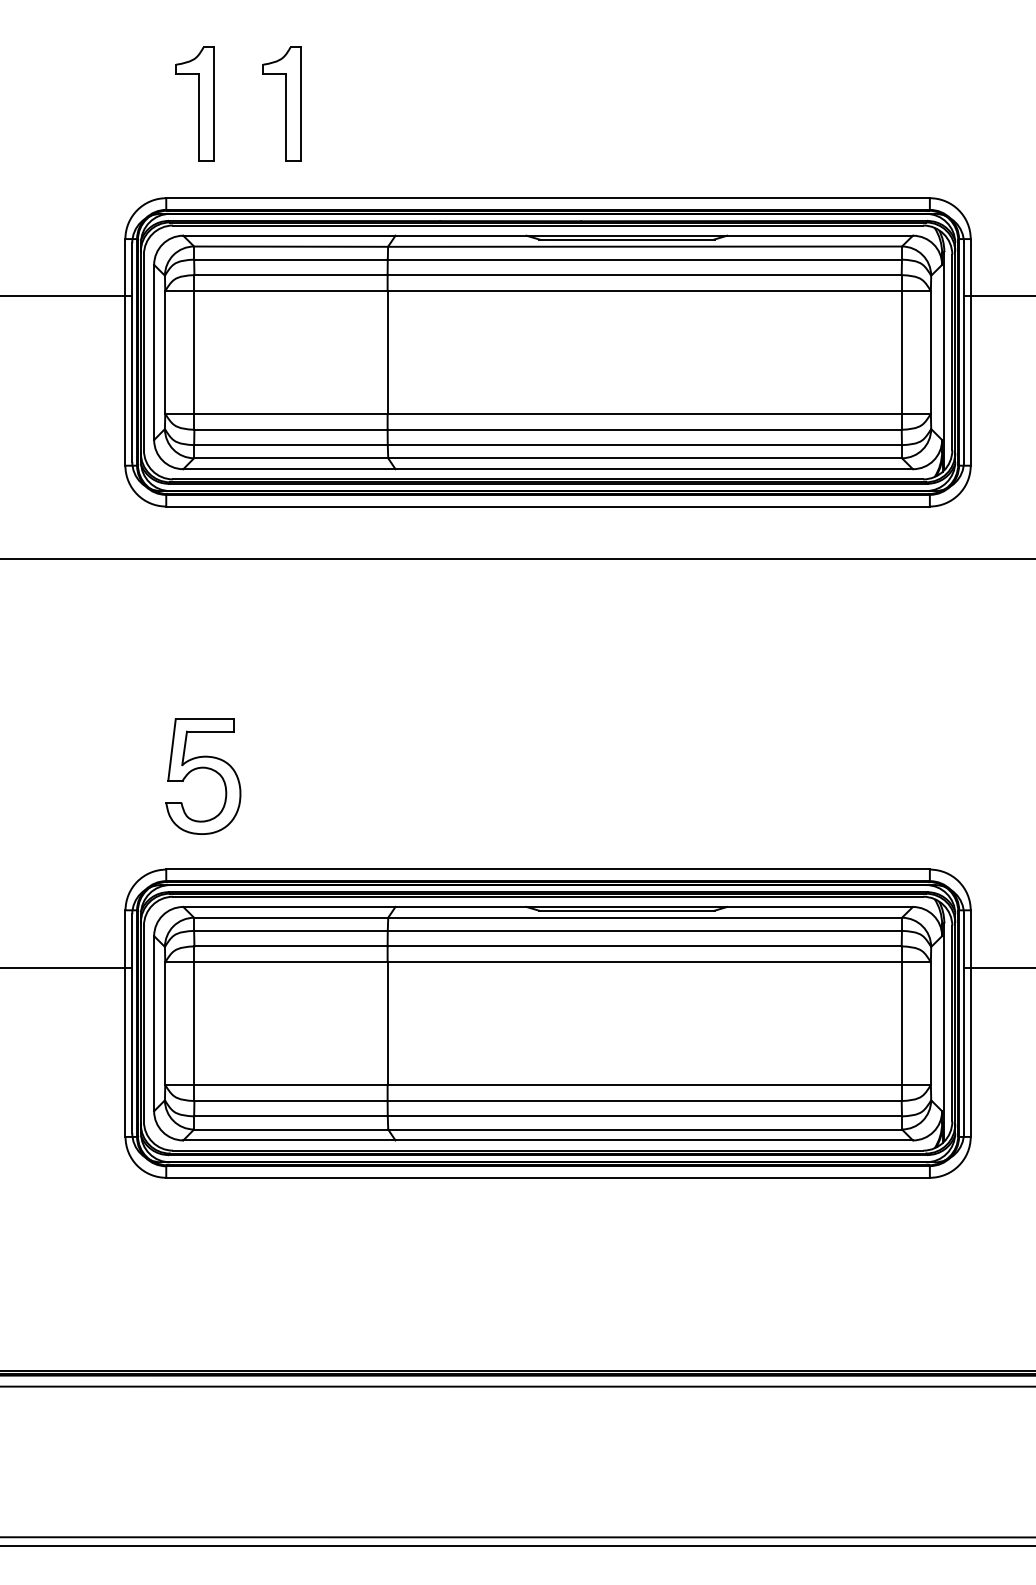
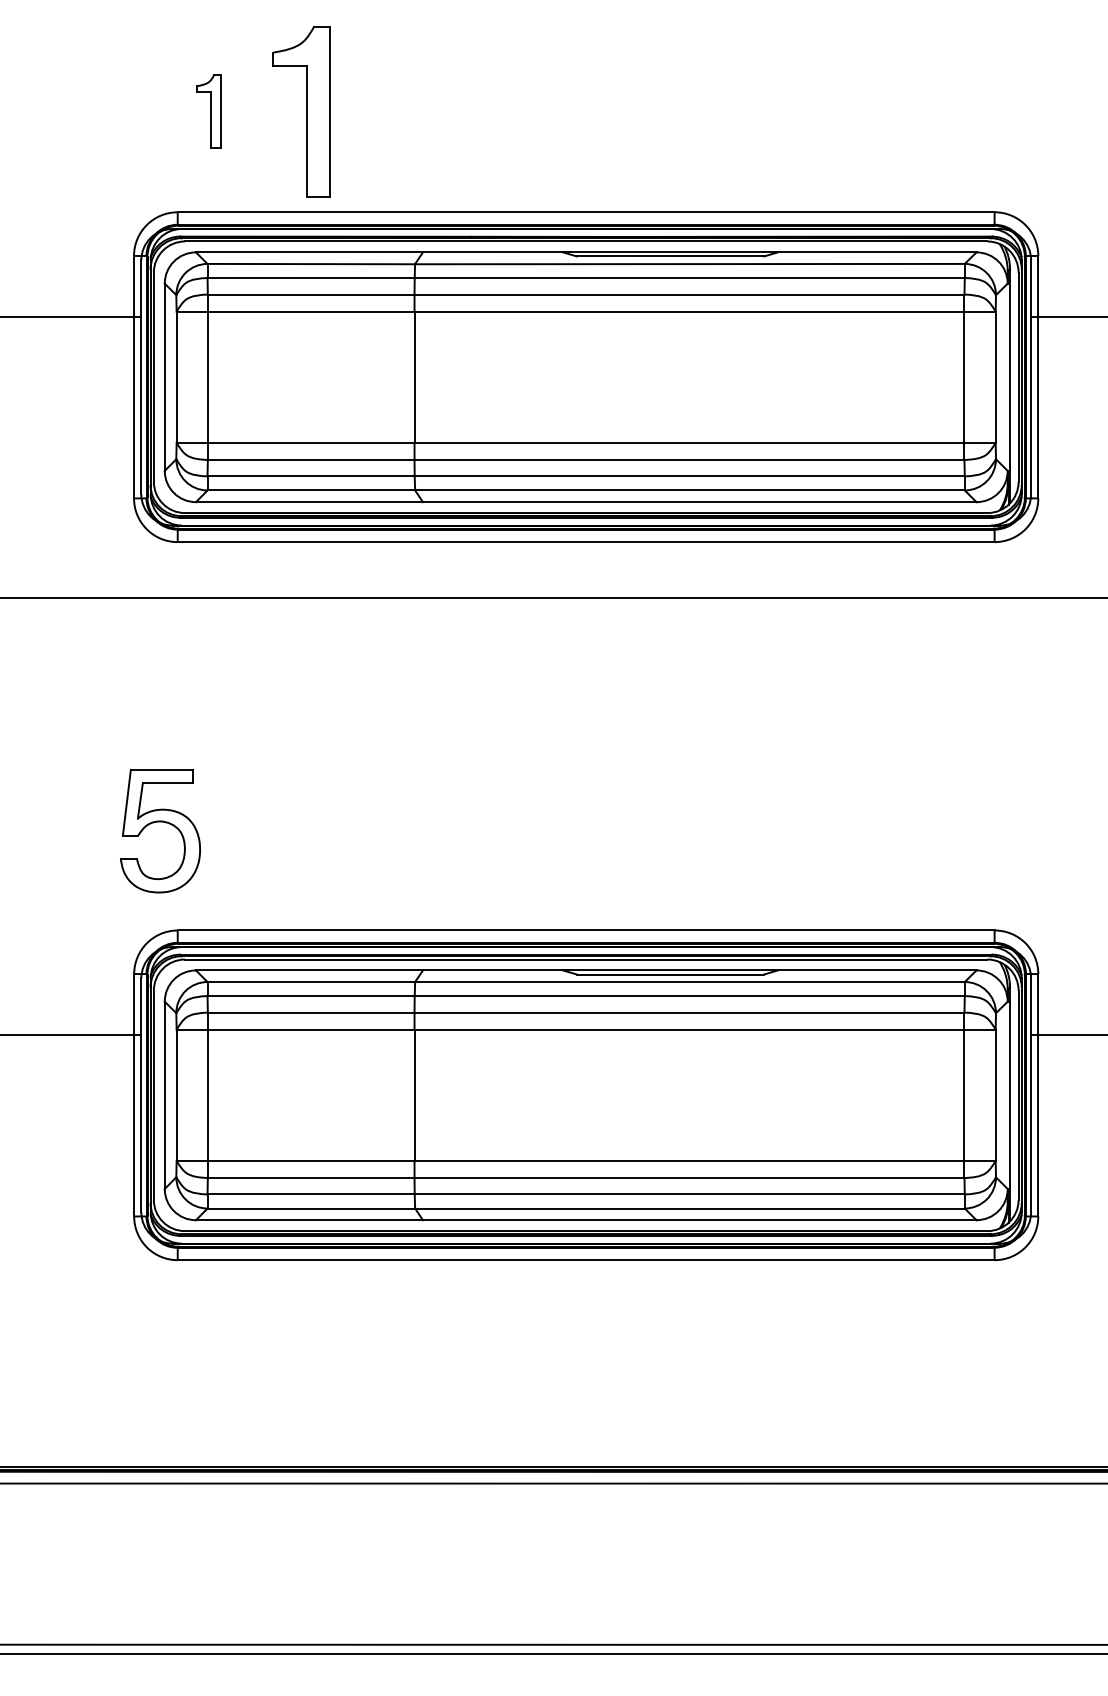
part: (195, 104) -> (208, 111), size x0.6
part: (281, 104) -> (301, 111), size x1.4
part: (203, 768) -> (160, 822), moved

